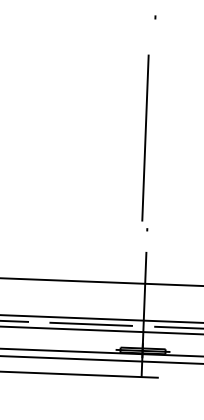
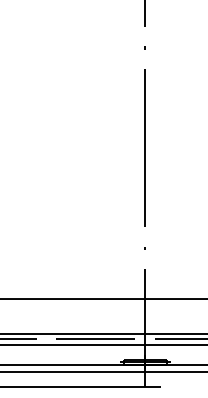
line: (144, 137) -> (144, 147), moved

